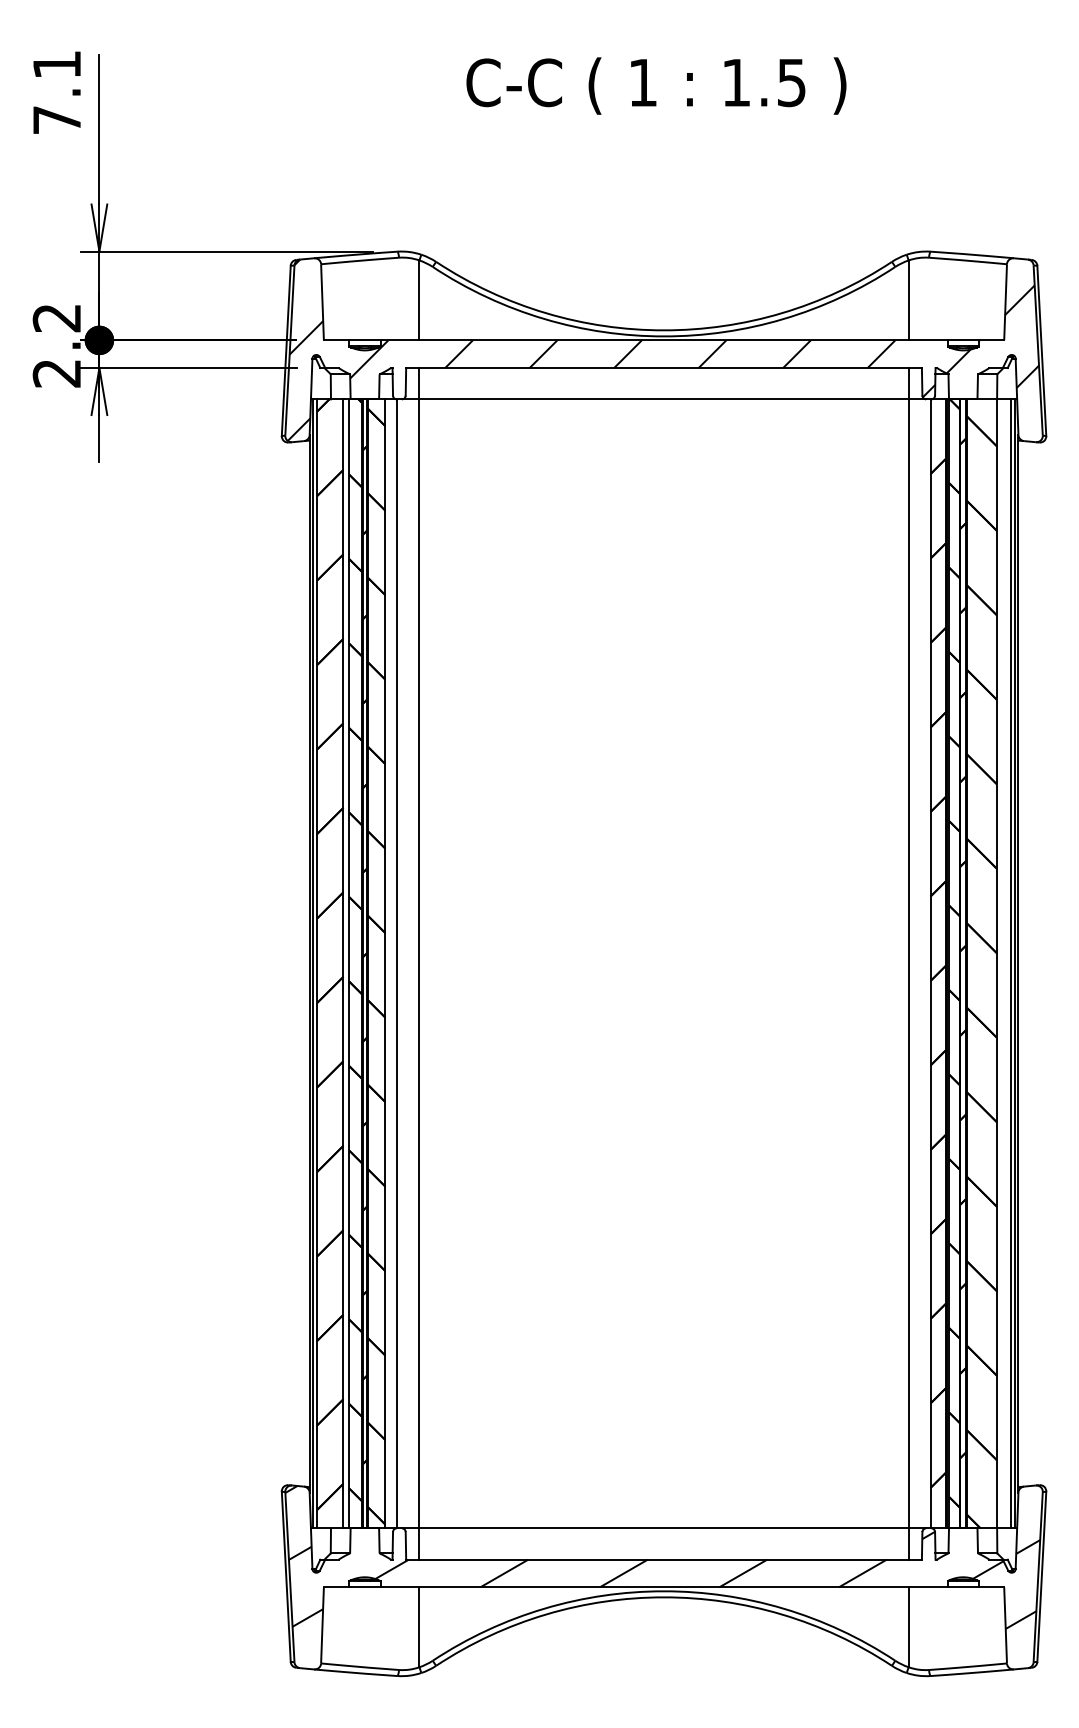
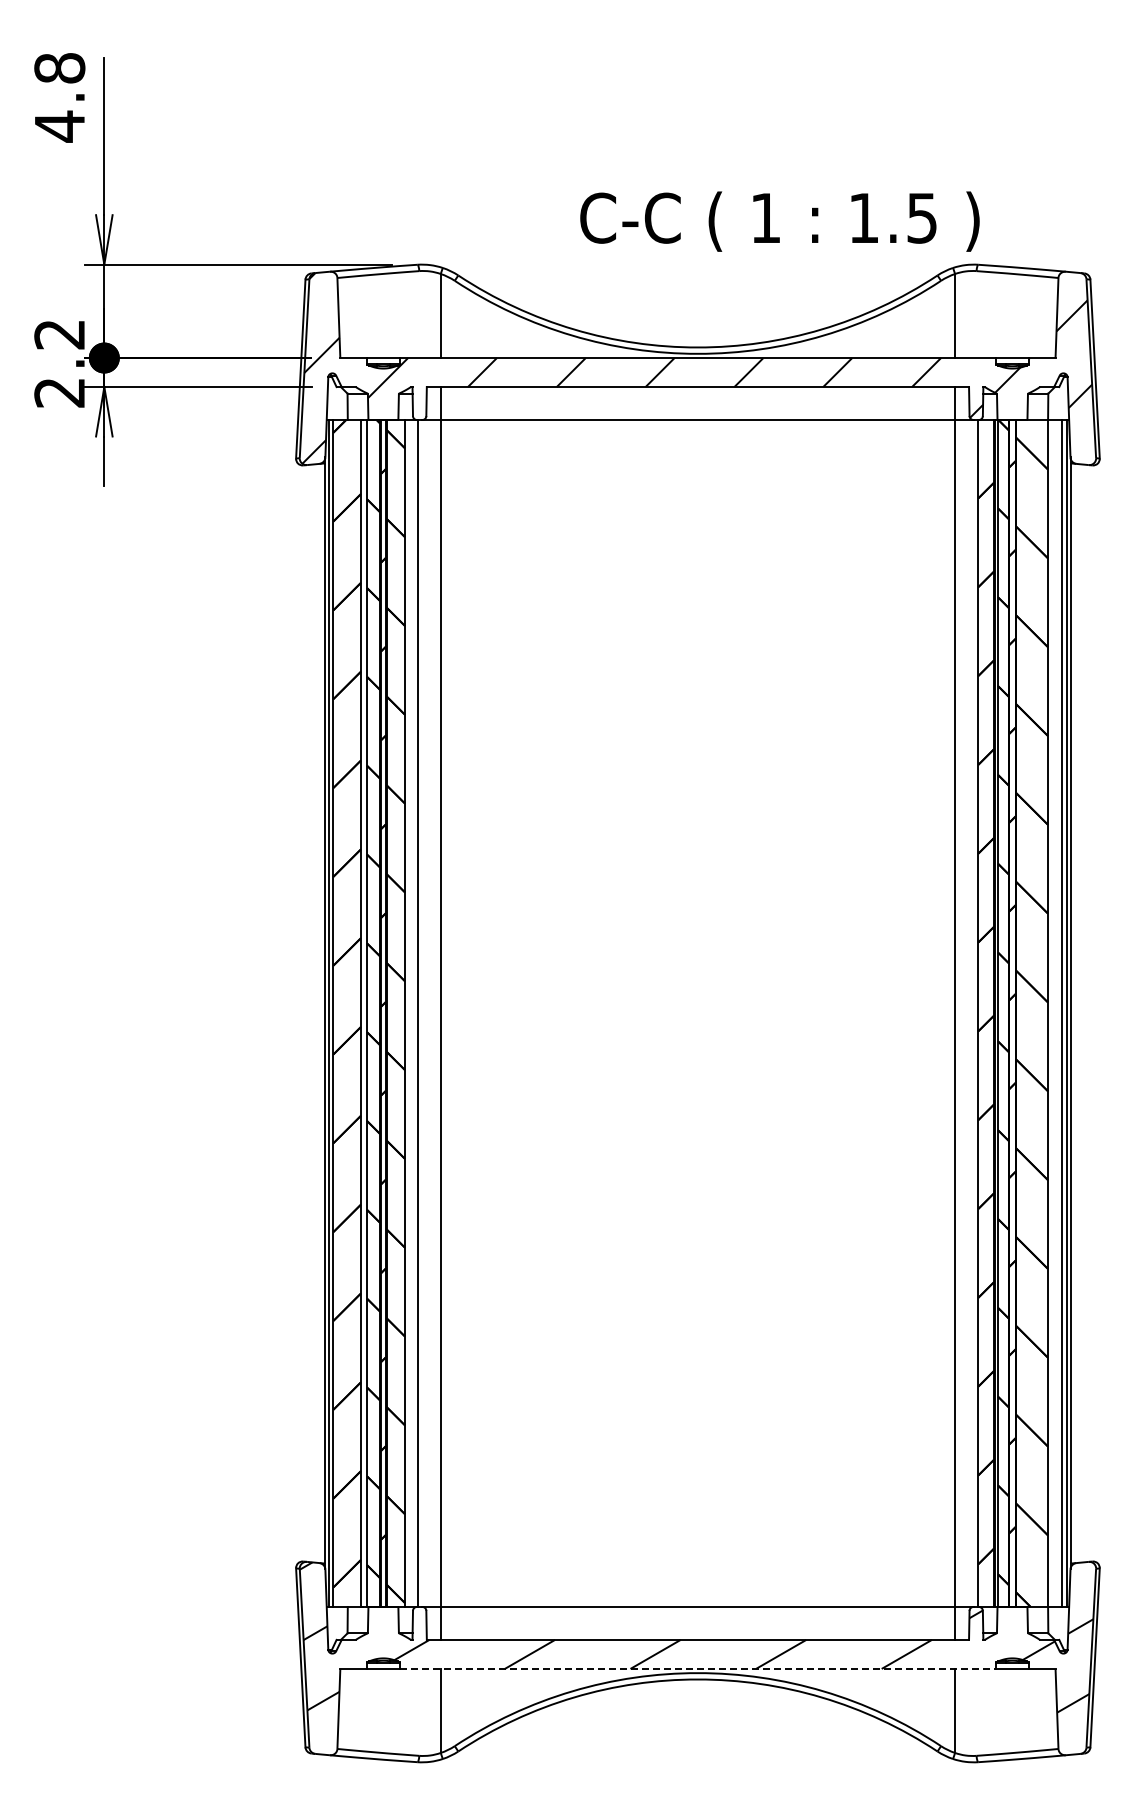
text: (656, 85) -> (779, 221), moved
text: (56, 92) -> (59, 97), 7.1 -> 4.8
line: (664, 1586) -> (698, 1668), solid -> dashed

